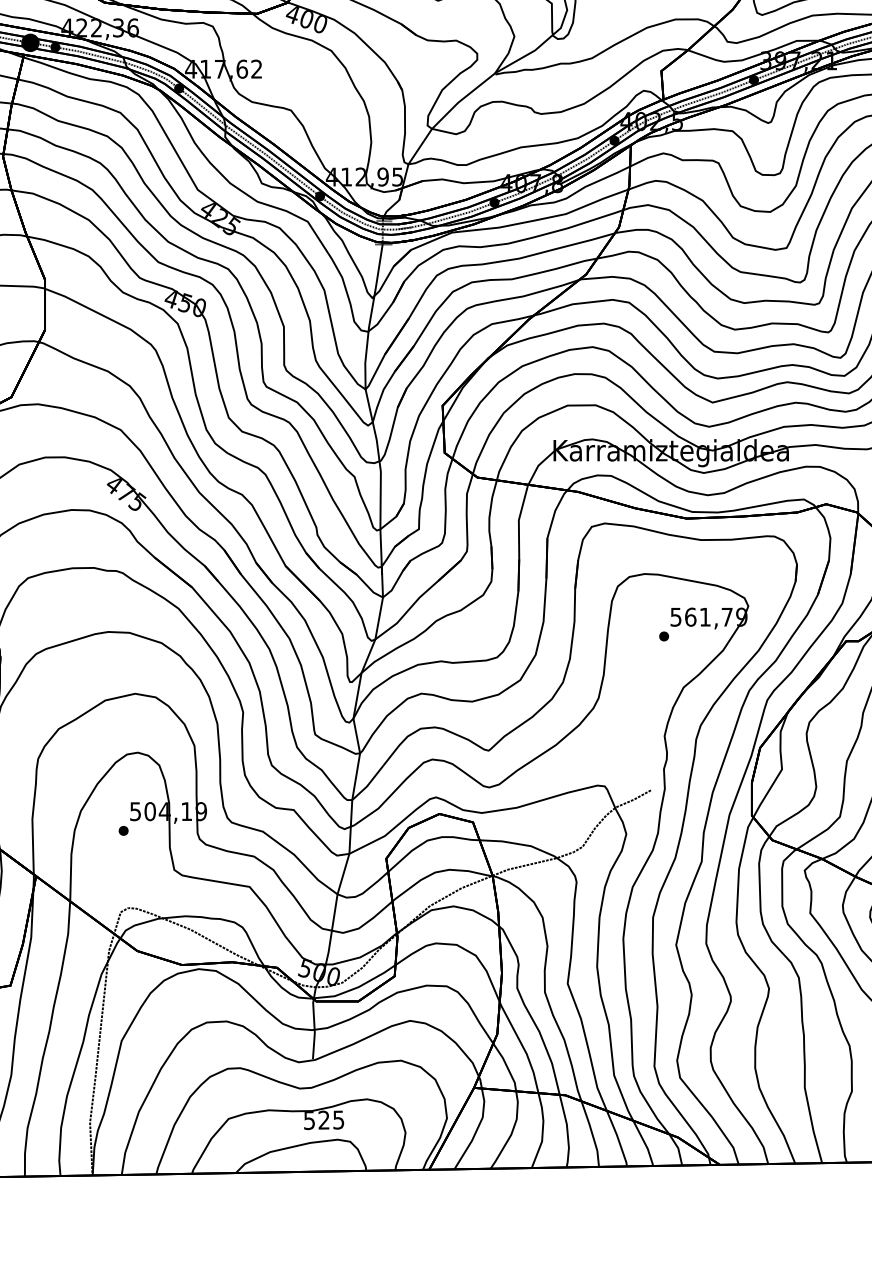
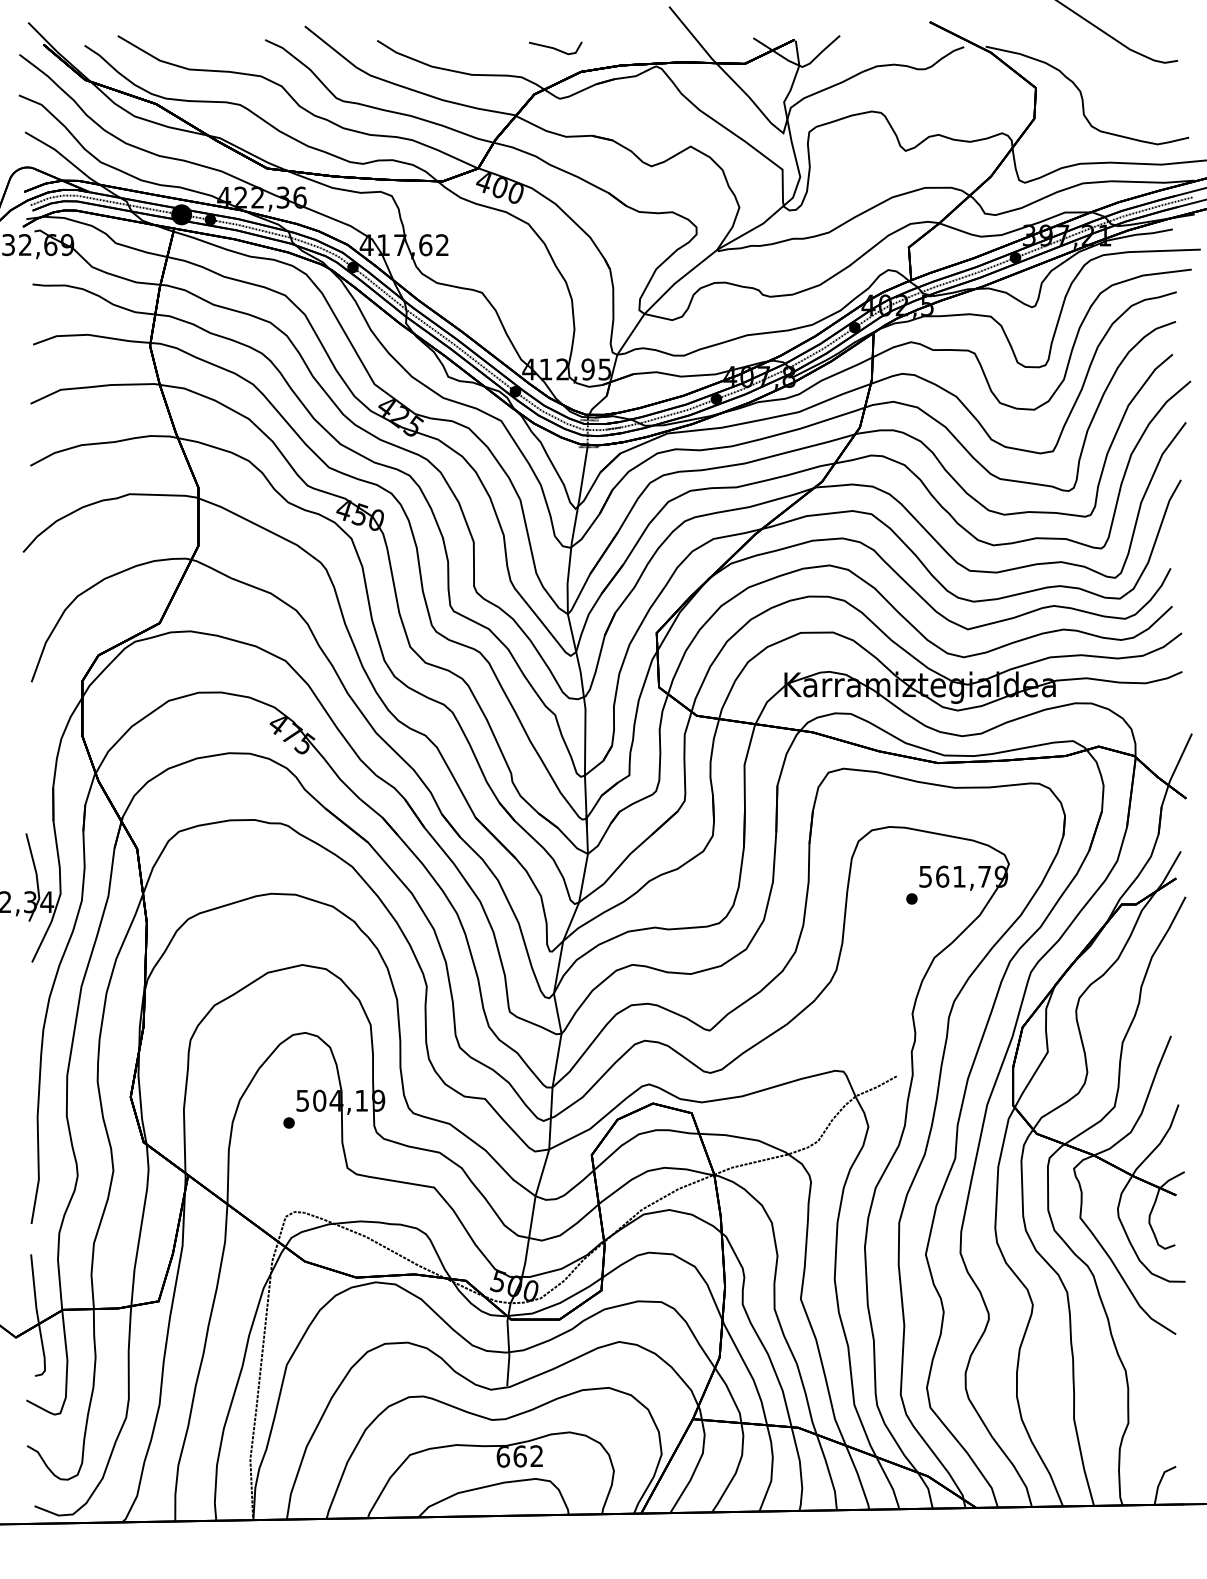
text: (323, 1120) -> (519, 1456), 525 -> 662

